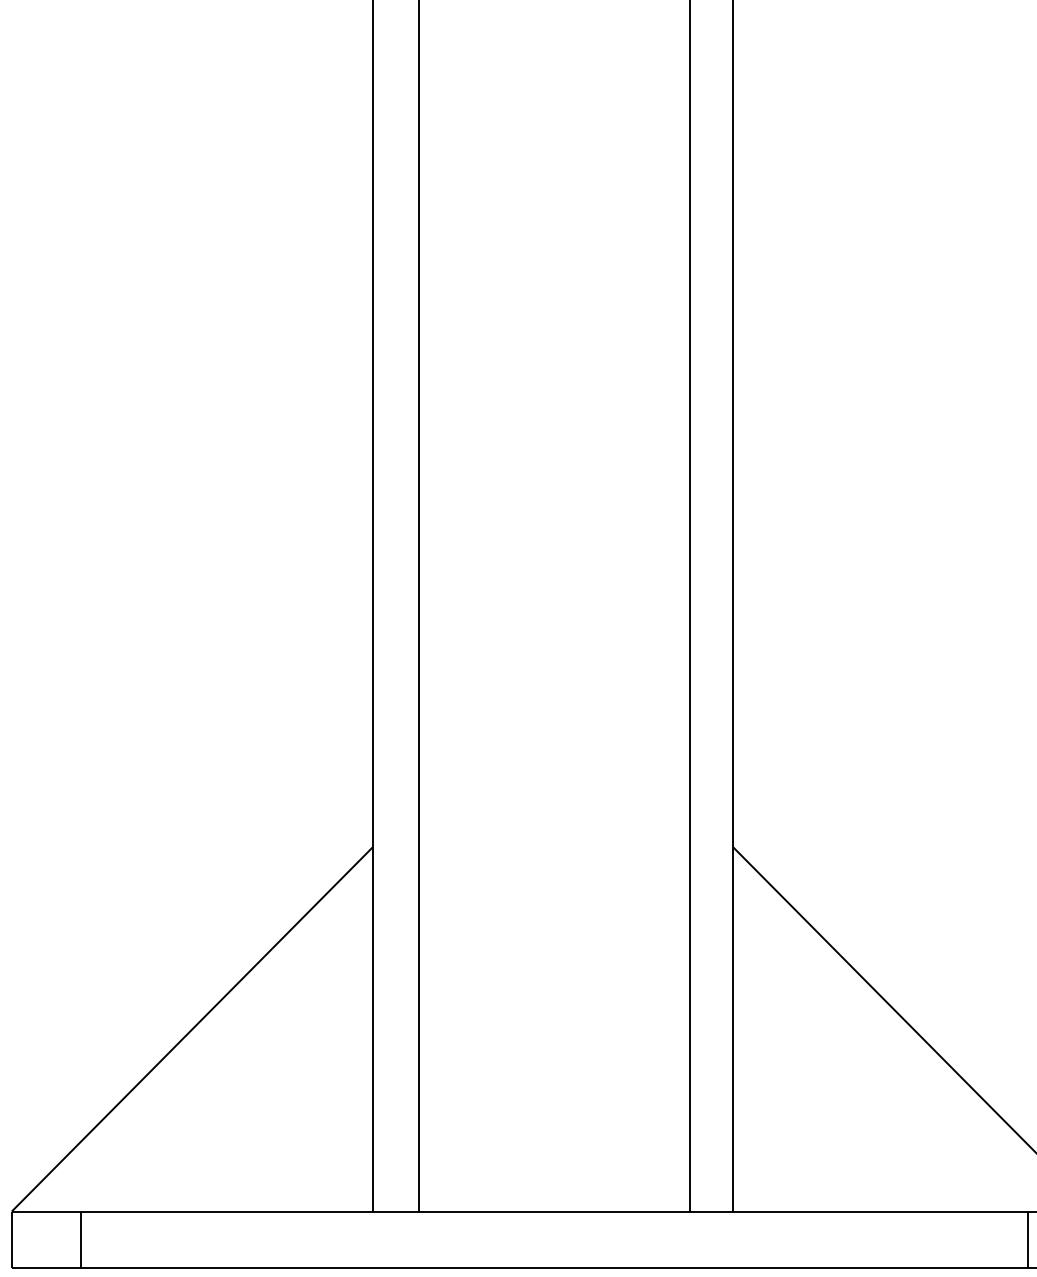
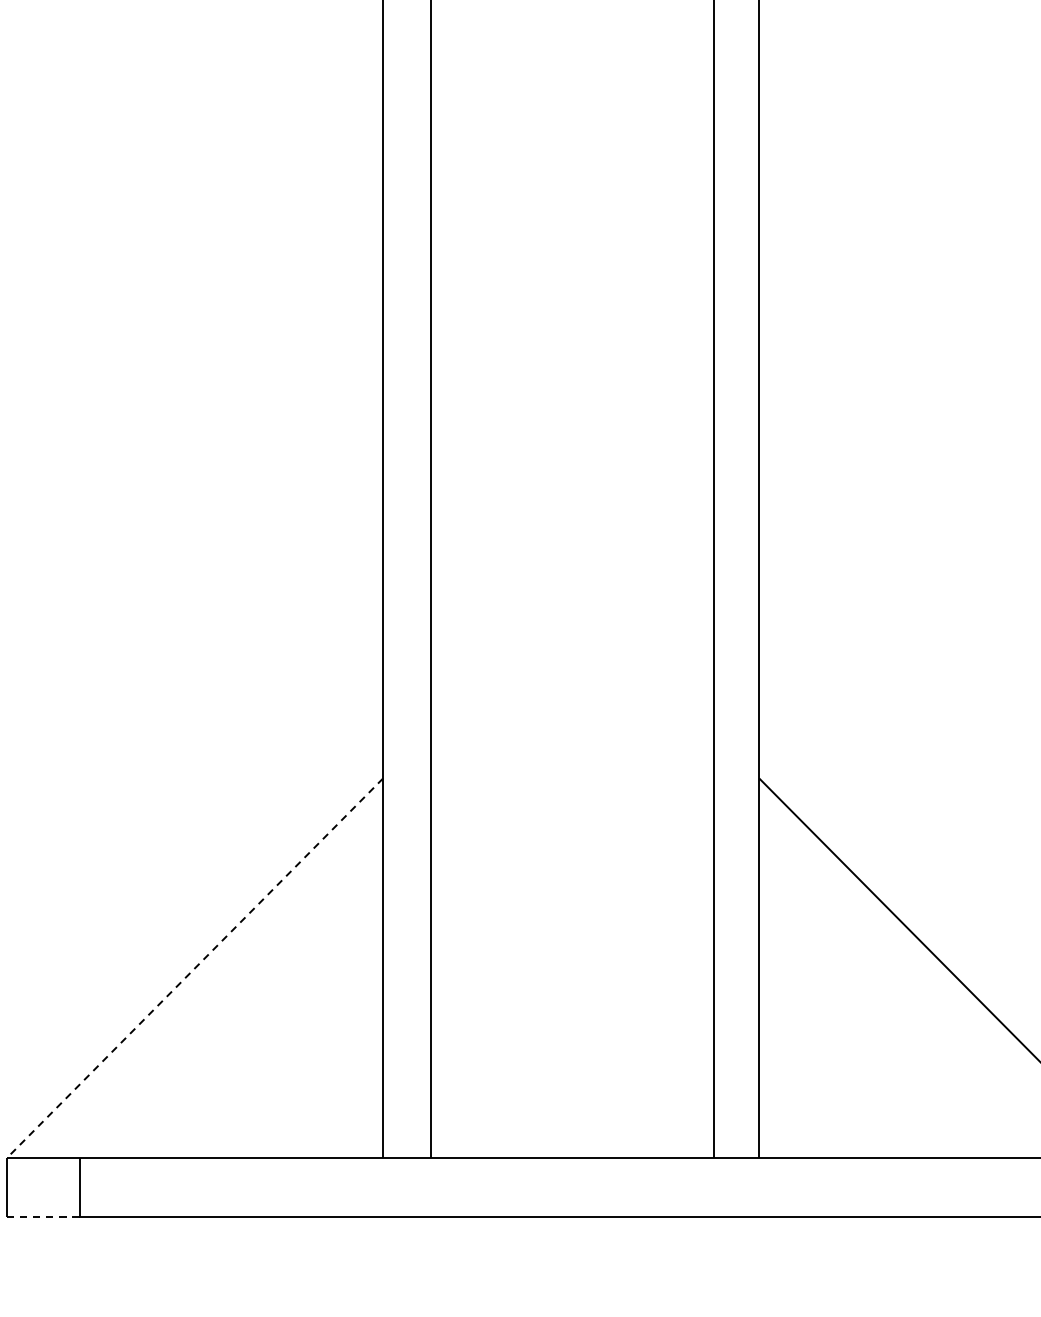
line: (191, 1029) -> (194, 968), solid -> dashed
line: (46, 1267) -> (43, 1216), solid -> dashed

